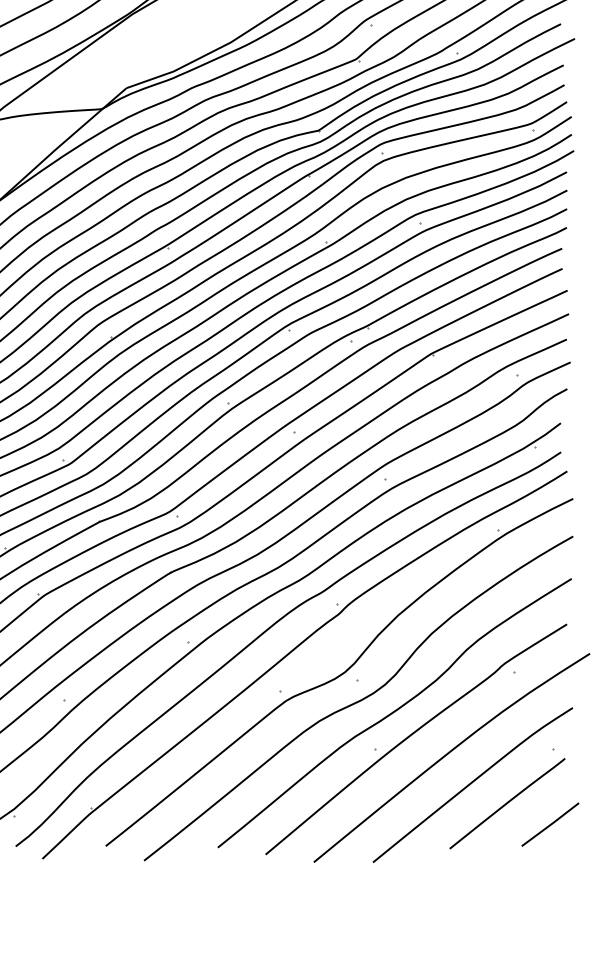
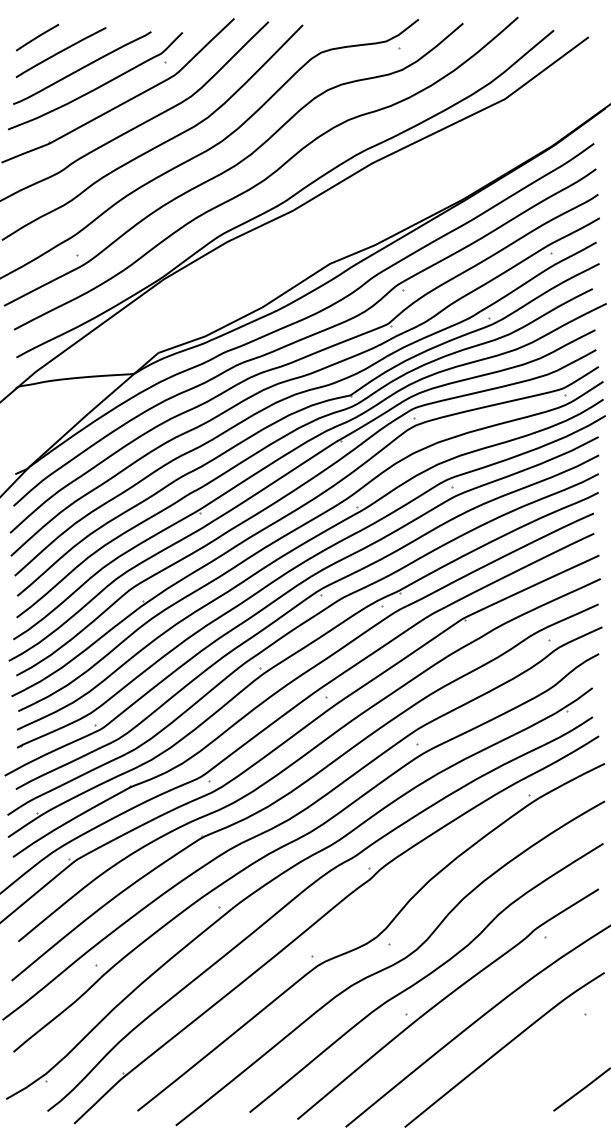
line: (507, 803) -> (539, 1068), removed

